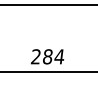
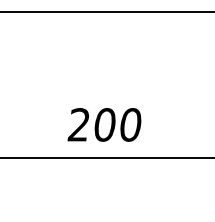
text: (53, 56) -> (117, 124), 284 -> 200

